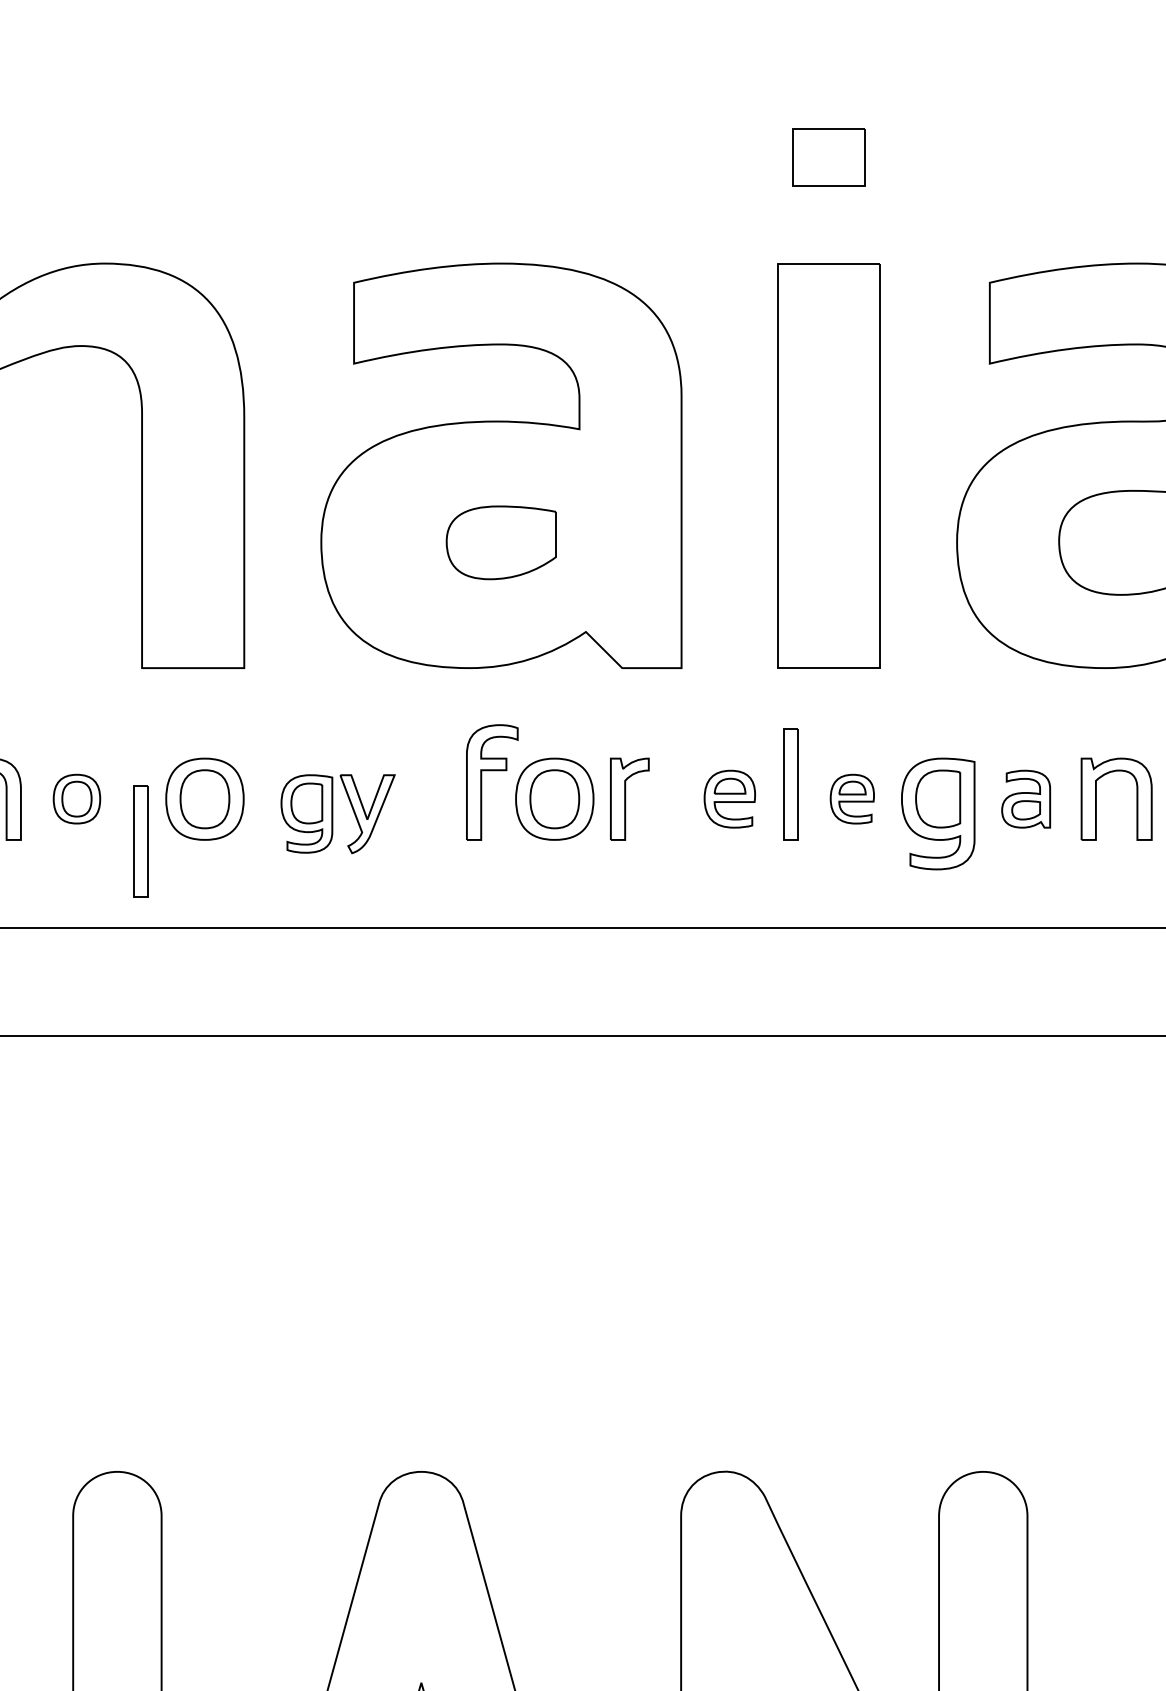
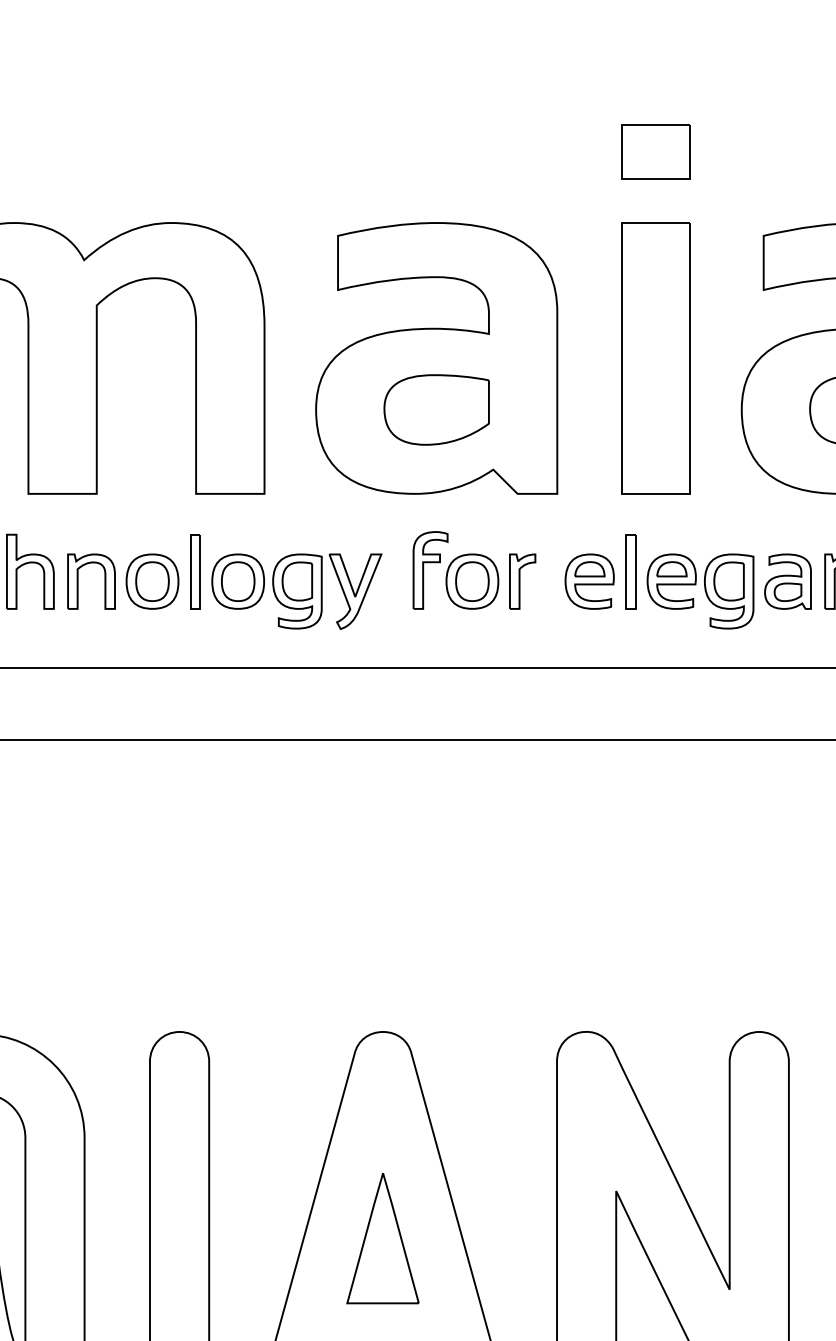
part: (828, 156) -> (655, 151), size x1.43
part: (501, 542) -> (436, 409), size x1.43
part: (76, 799) -> (152, 581), size x1.67
part: (729, 799) -> (589, 581), size x1.43
part: (852, 799) -> (671, 581), size x1.67
part: (1025, 799) -> (787, 581), size x1.43
part: (338, 813) -> (327, 591), size x1.43
part: (141, 840) -> (195, 571), moved

